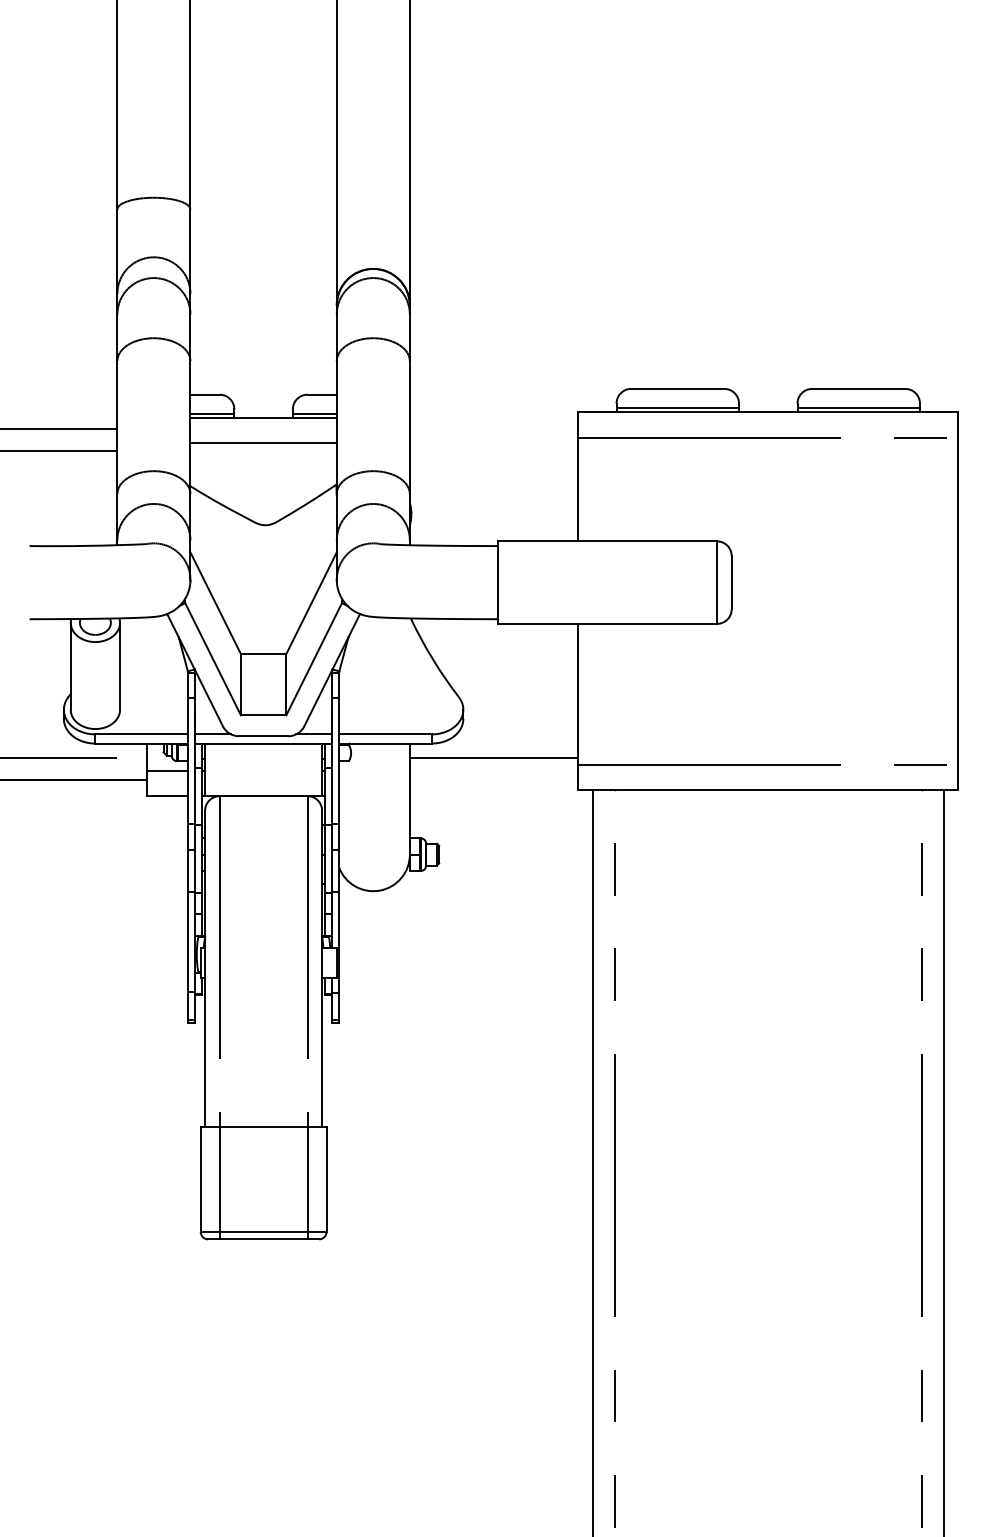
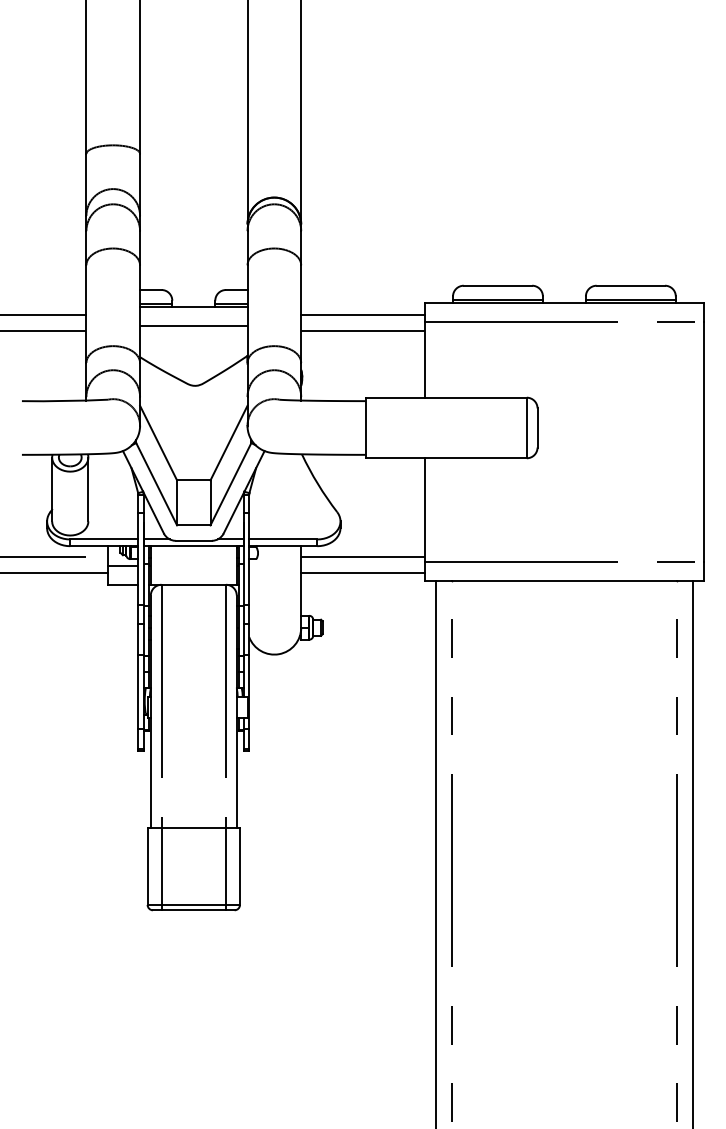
line: (493, 428) -> (362, 314), added
line: (493, 450) -> (362, 330), added
line: (493, 779) -> (362, 572), added

